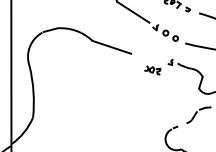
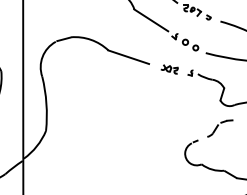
part: (152, 70) -> (169, 69), moved

